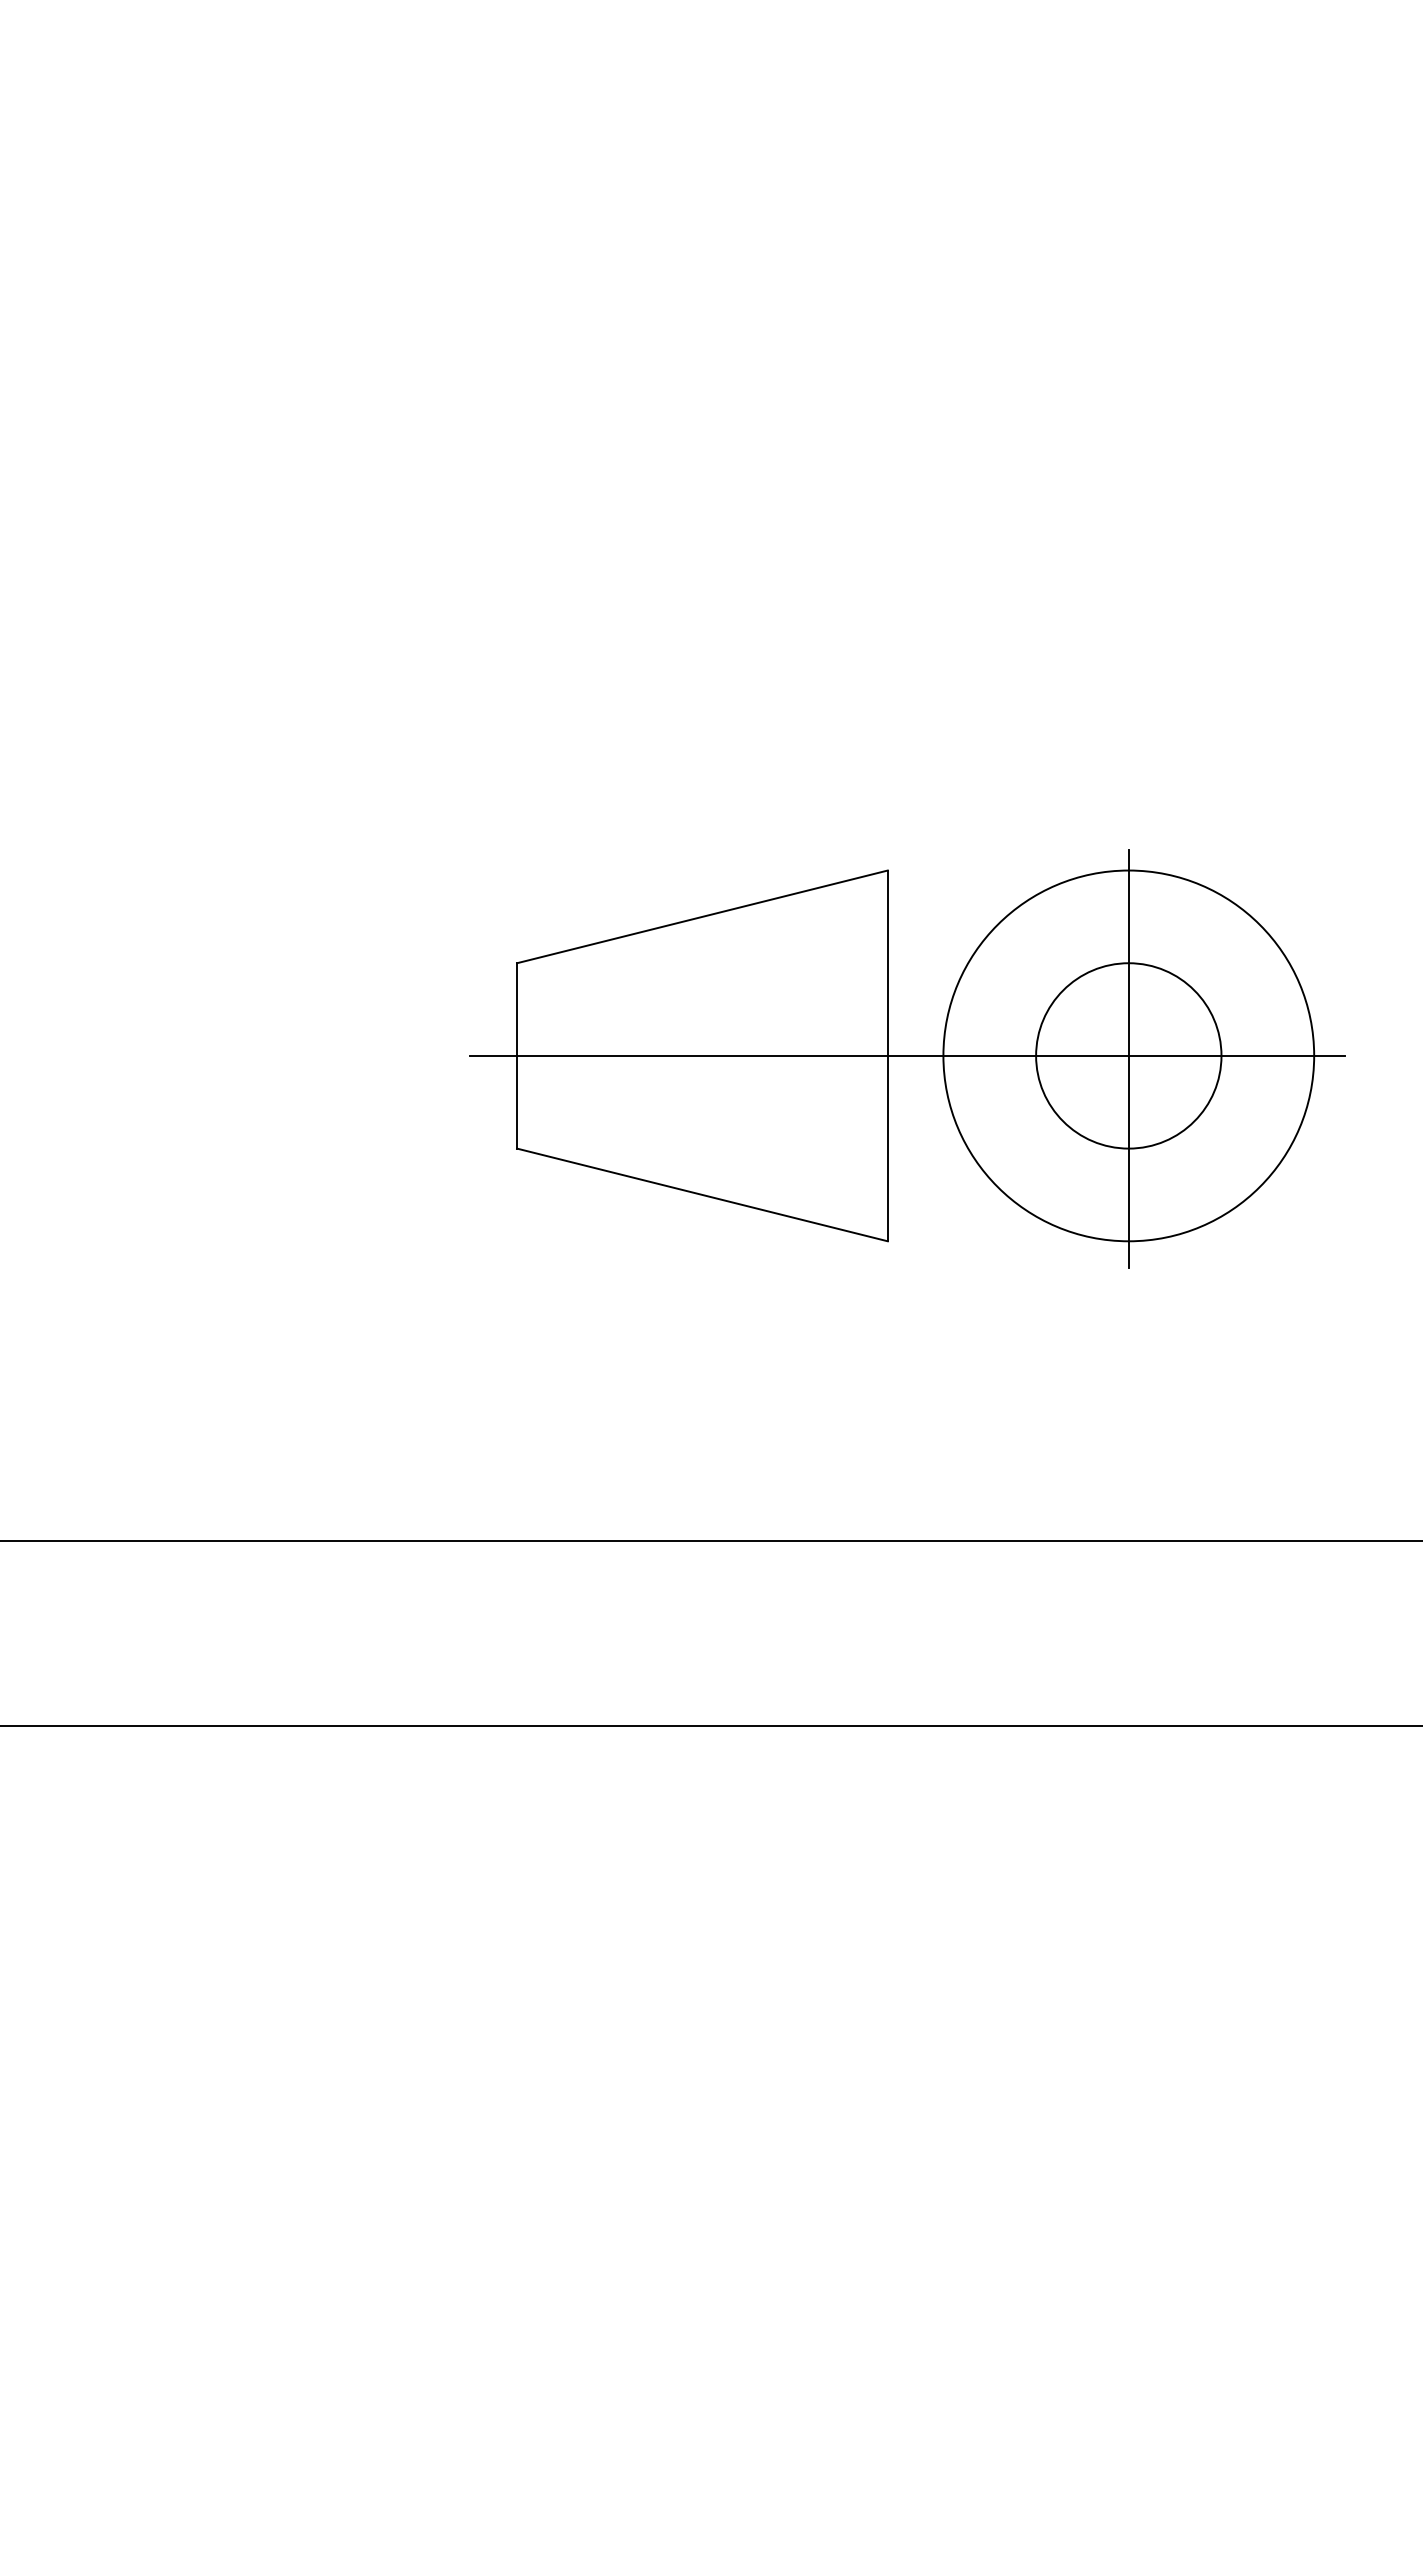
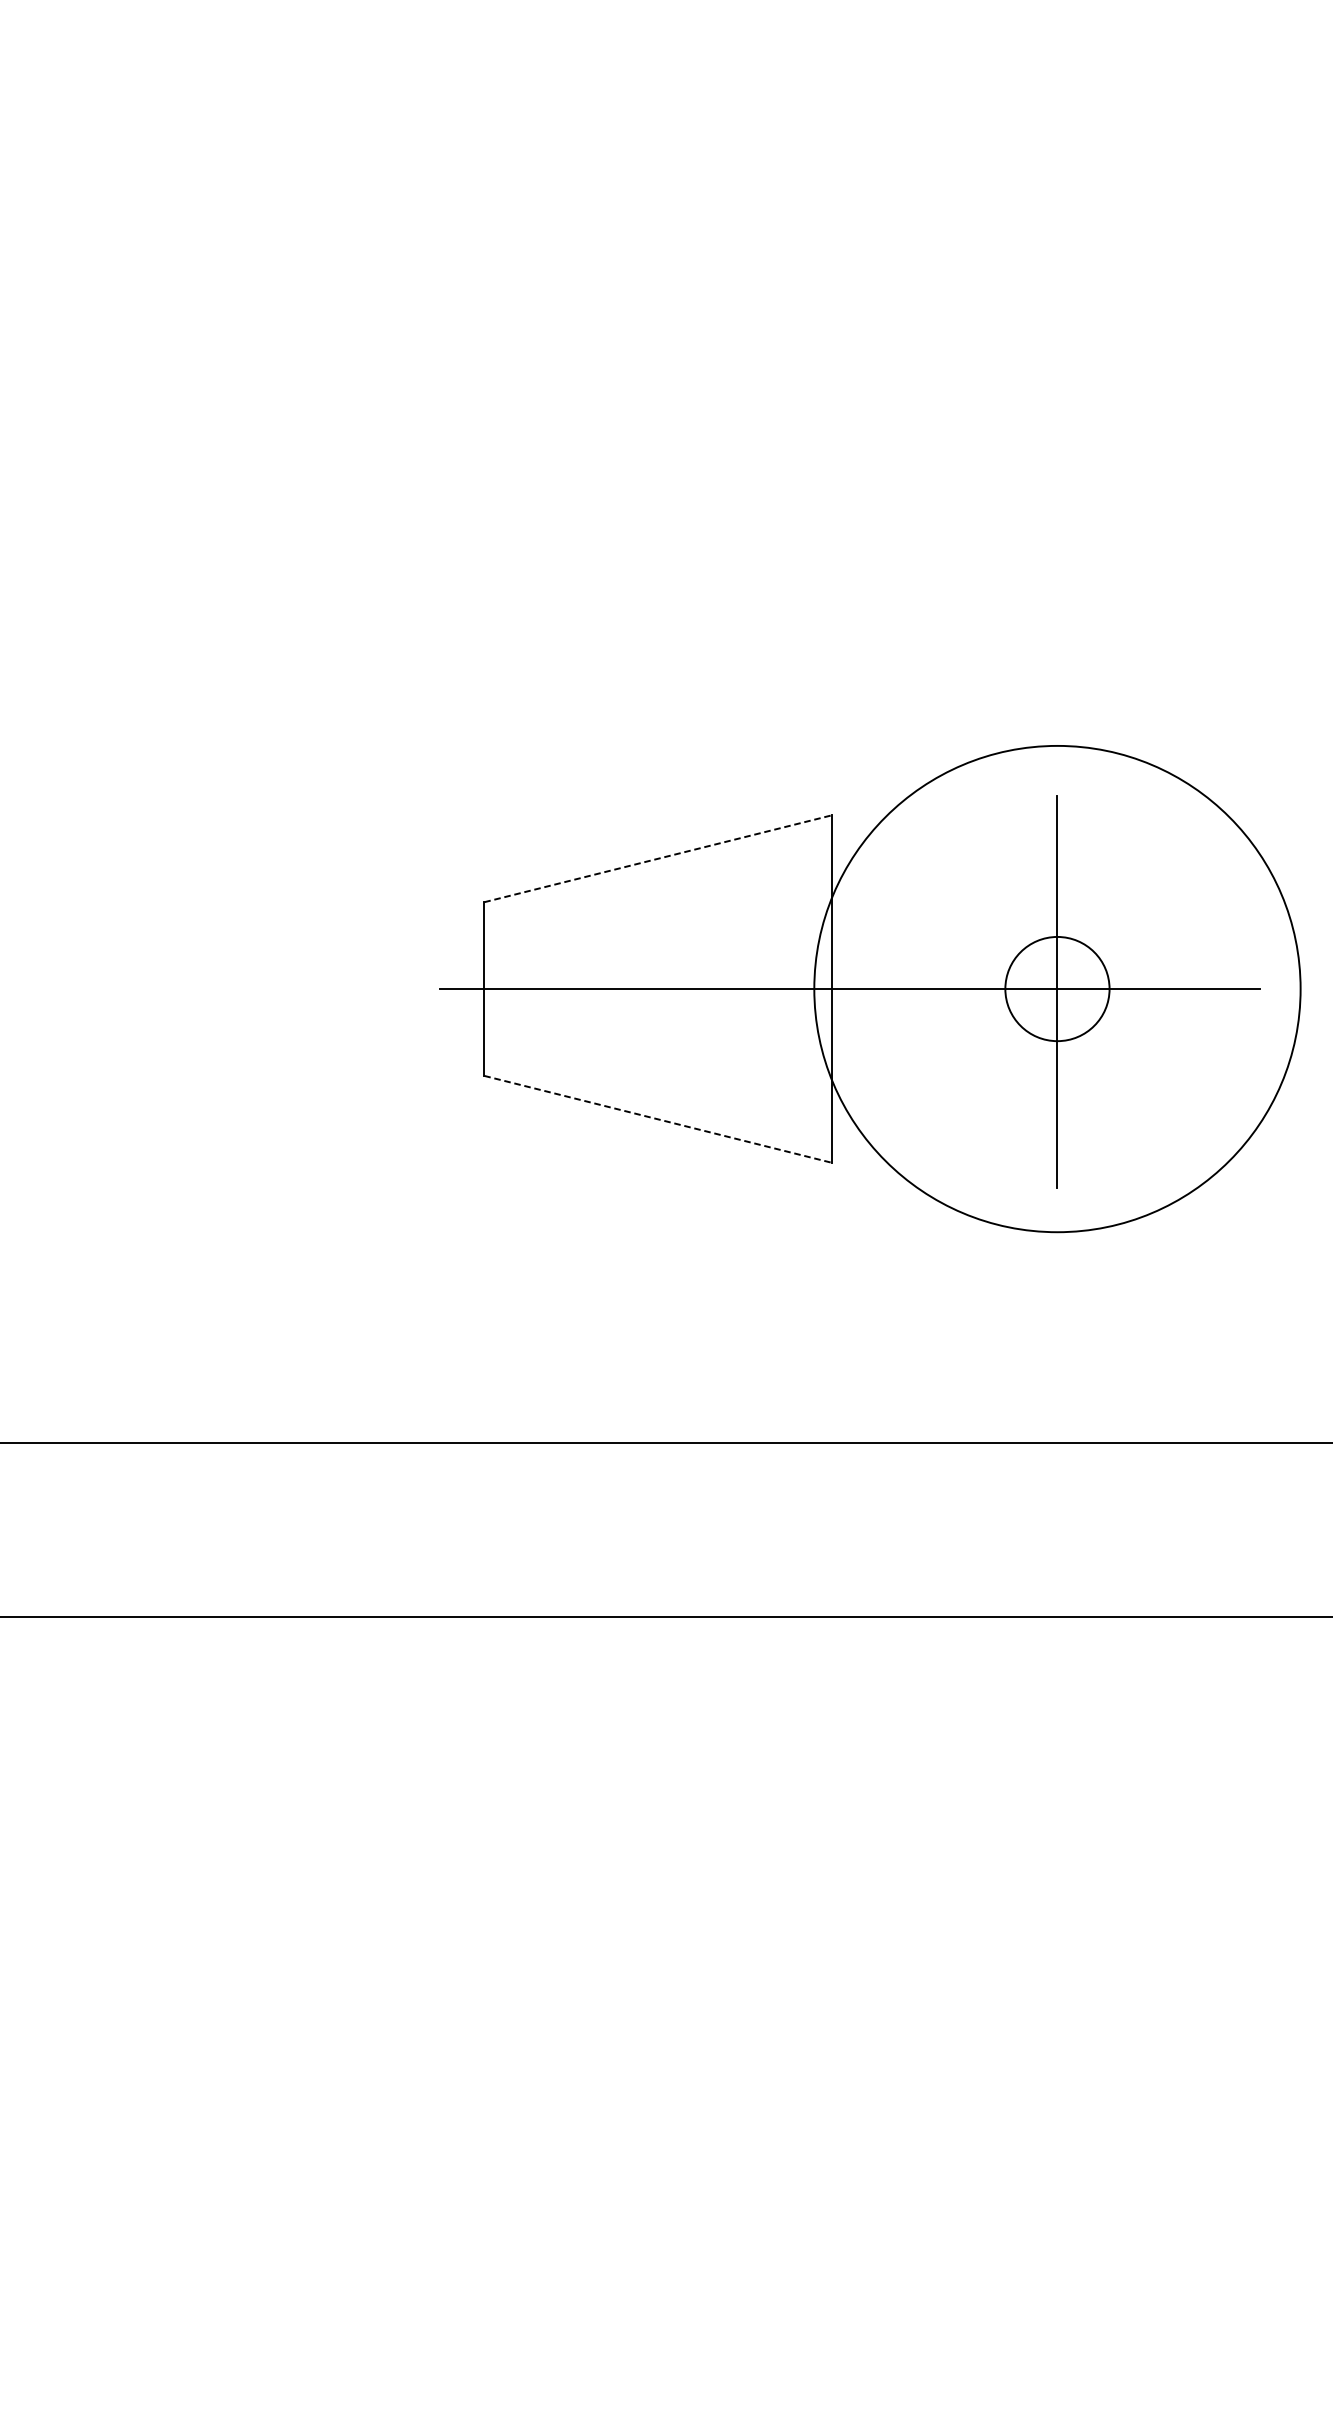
line: (702, 916) -> (658, 858), solid -> dashed
circle: (1128, 1055) -> (1057, 988), size x0.6
circle: (1128, 1055) -> (1057, 988), size x1.4
line: (702, 1195) -> (658, 1119), solid -> dashed

